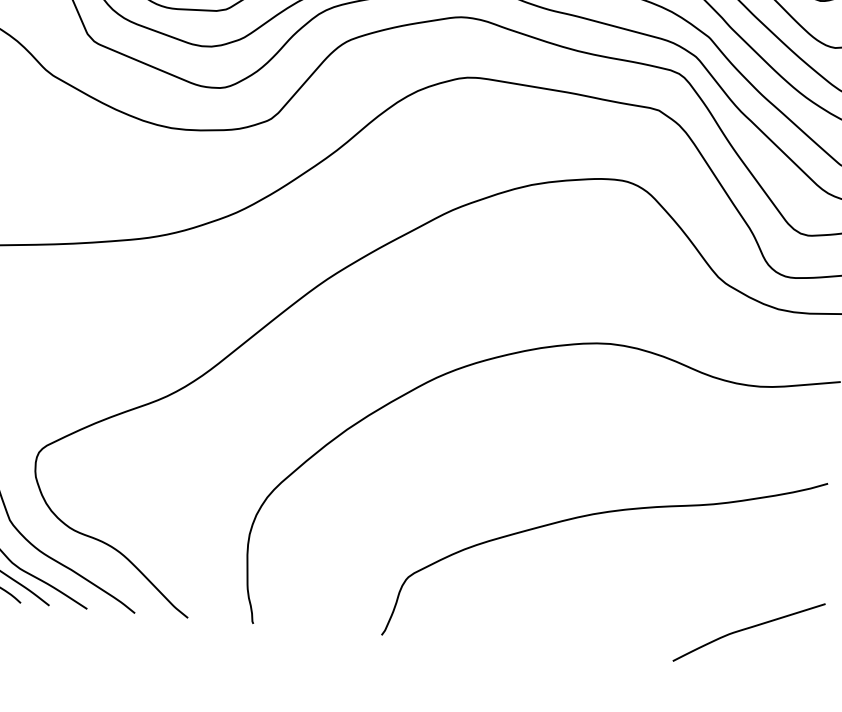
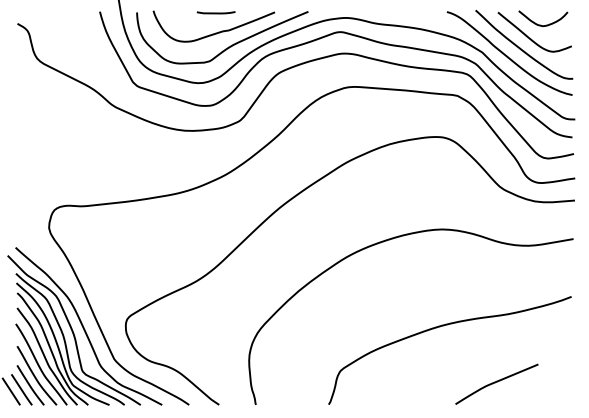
curve: (748, 629) -> (496, 382), moved

